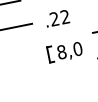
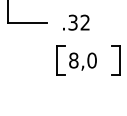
text: (54, 19) -> (72, 22), .22 -> .32
part: (50, 54) -> (60, 60), size x1.67

